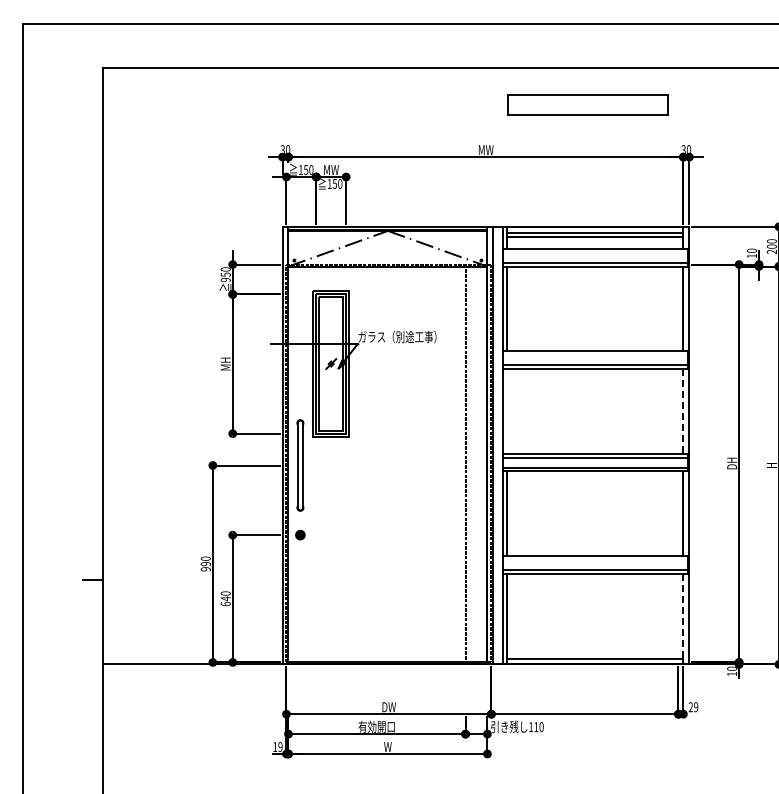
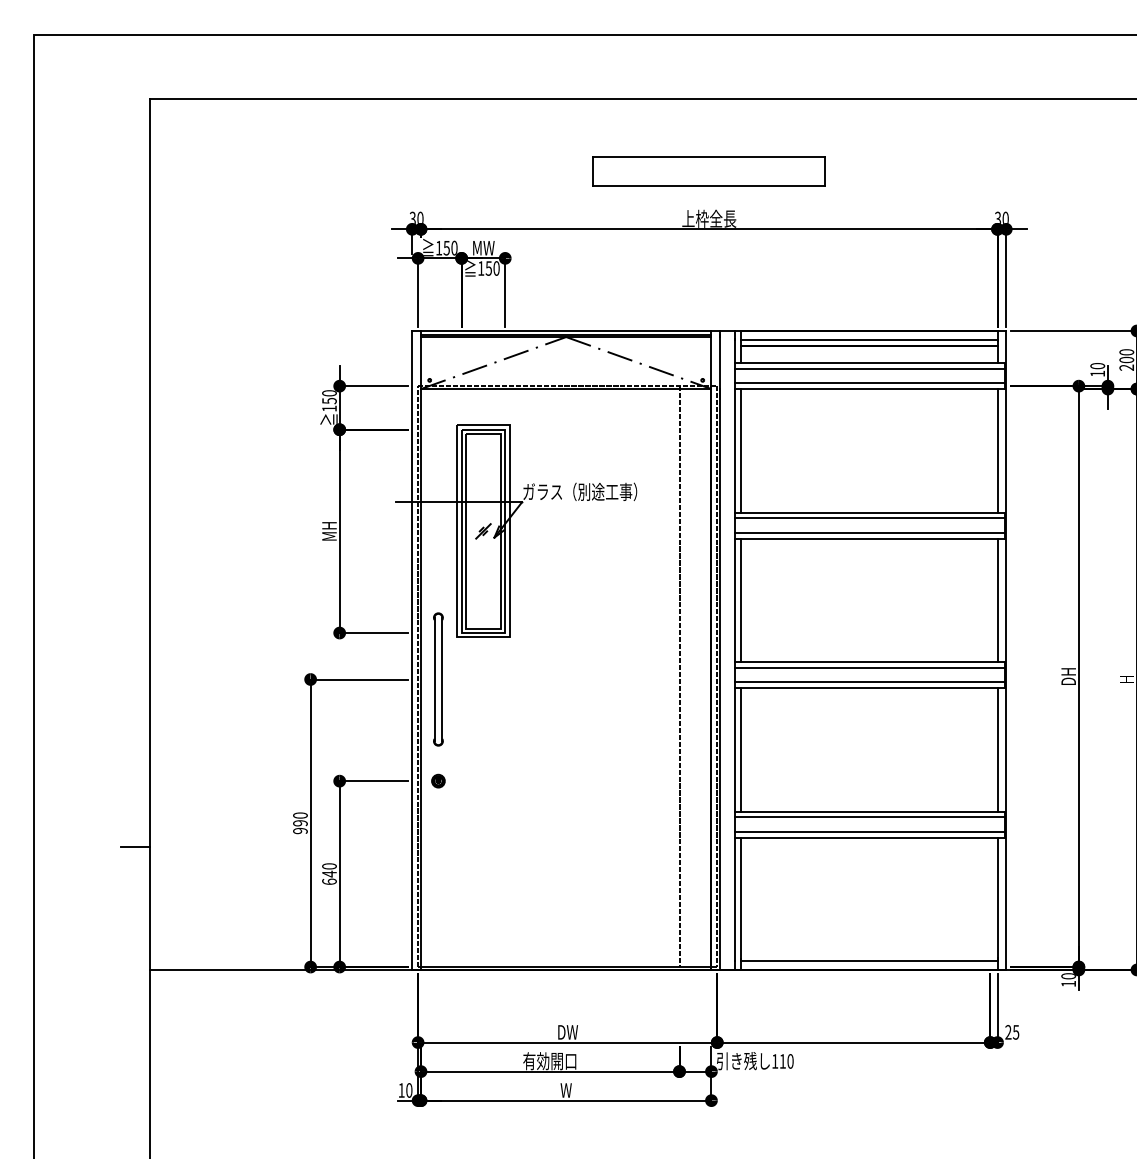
part: (587, 104) -> (708, 170), moved
text: (485, 149) -> (708, 218), MW -> 上枠全長
line: (595, 252) -> (869, 368), added
text: (225, 279) -> (329, 407), 950 -> 150
line: (595, 355) -> (869, 518), added
line: (507, 411) -> (740, 600), added
line: (683, 411) -> (997, 600), dashed -> solid
line: (595, 560) -> (869, 818), added
line: (683, 616) -> (997, 899), dashed -> solid
text: (696, 707) -> (1016, 1032), 29 -> 25
text: (280, 746) -> (409, 1089), 19 -> 10

